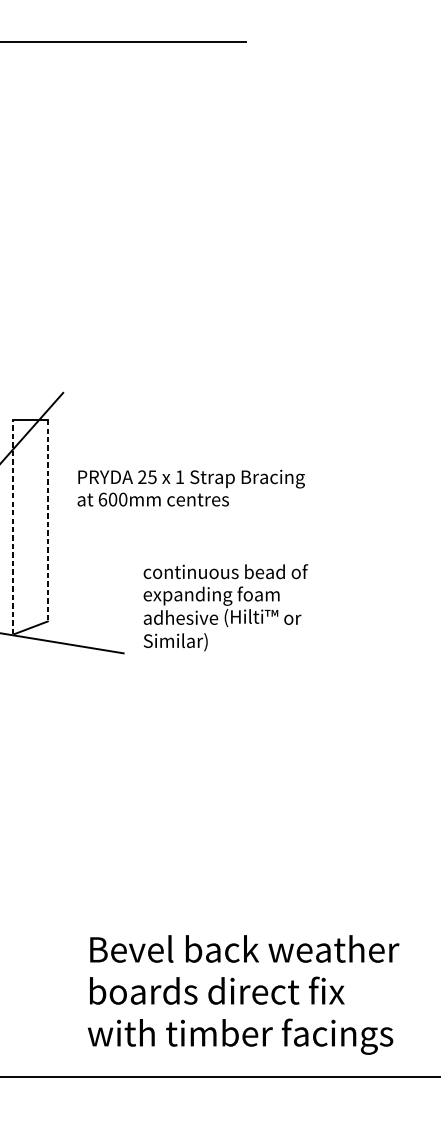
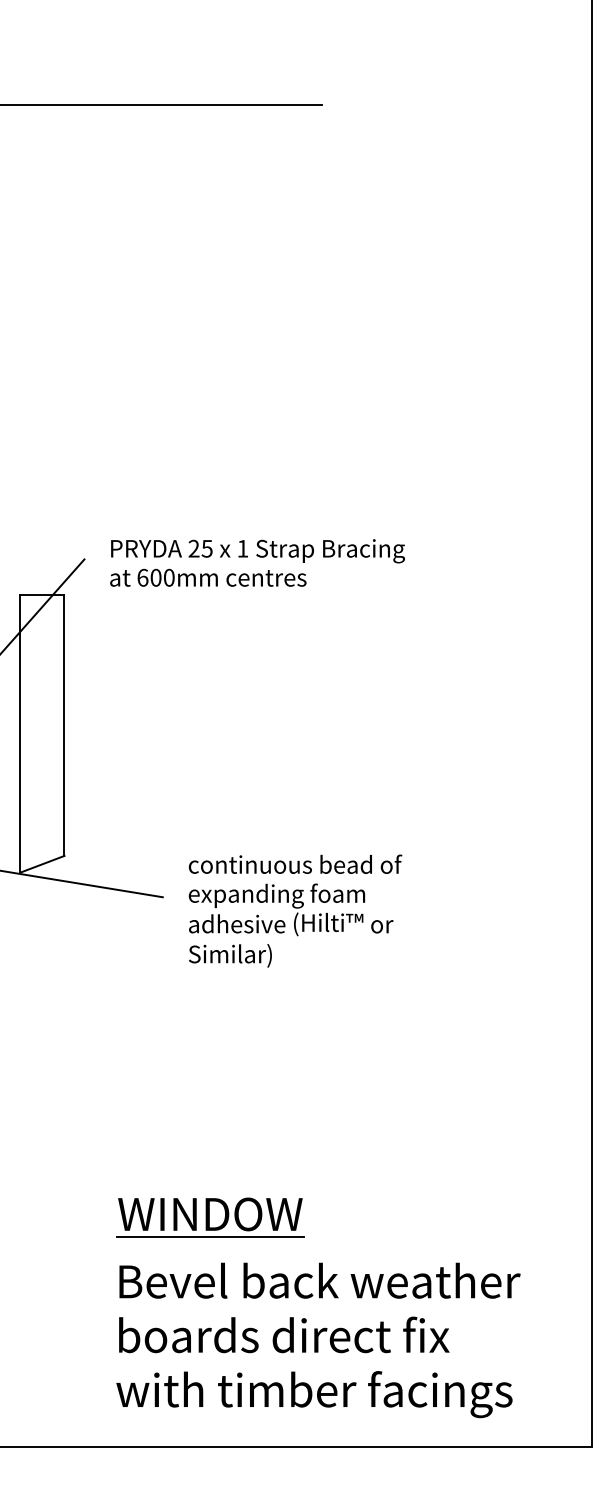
text: (191, 487) -> (257, 562), moved
line: (47, 520) -> (64, 725), dashed -> solid
line: (13, 527) -> (19, 733), dashed -> solid
text: (225, 607) -> (295, 910), moved
part: (160, 900) -> (210, 1217), added

